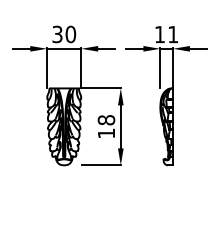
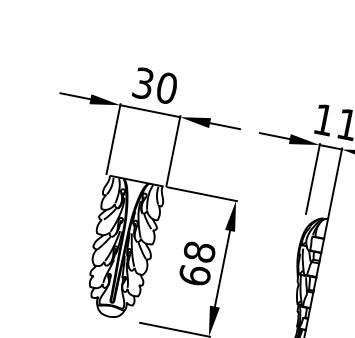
text: (106, 133) -> (194, 275), 18 -> 68

